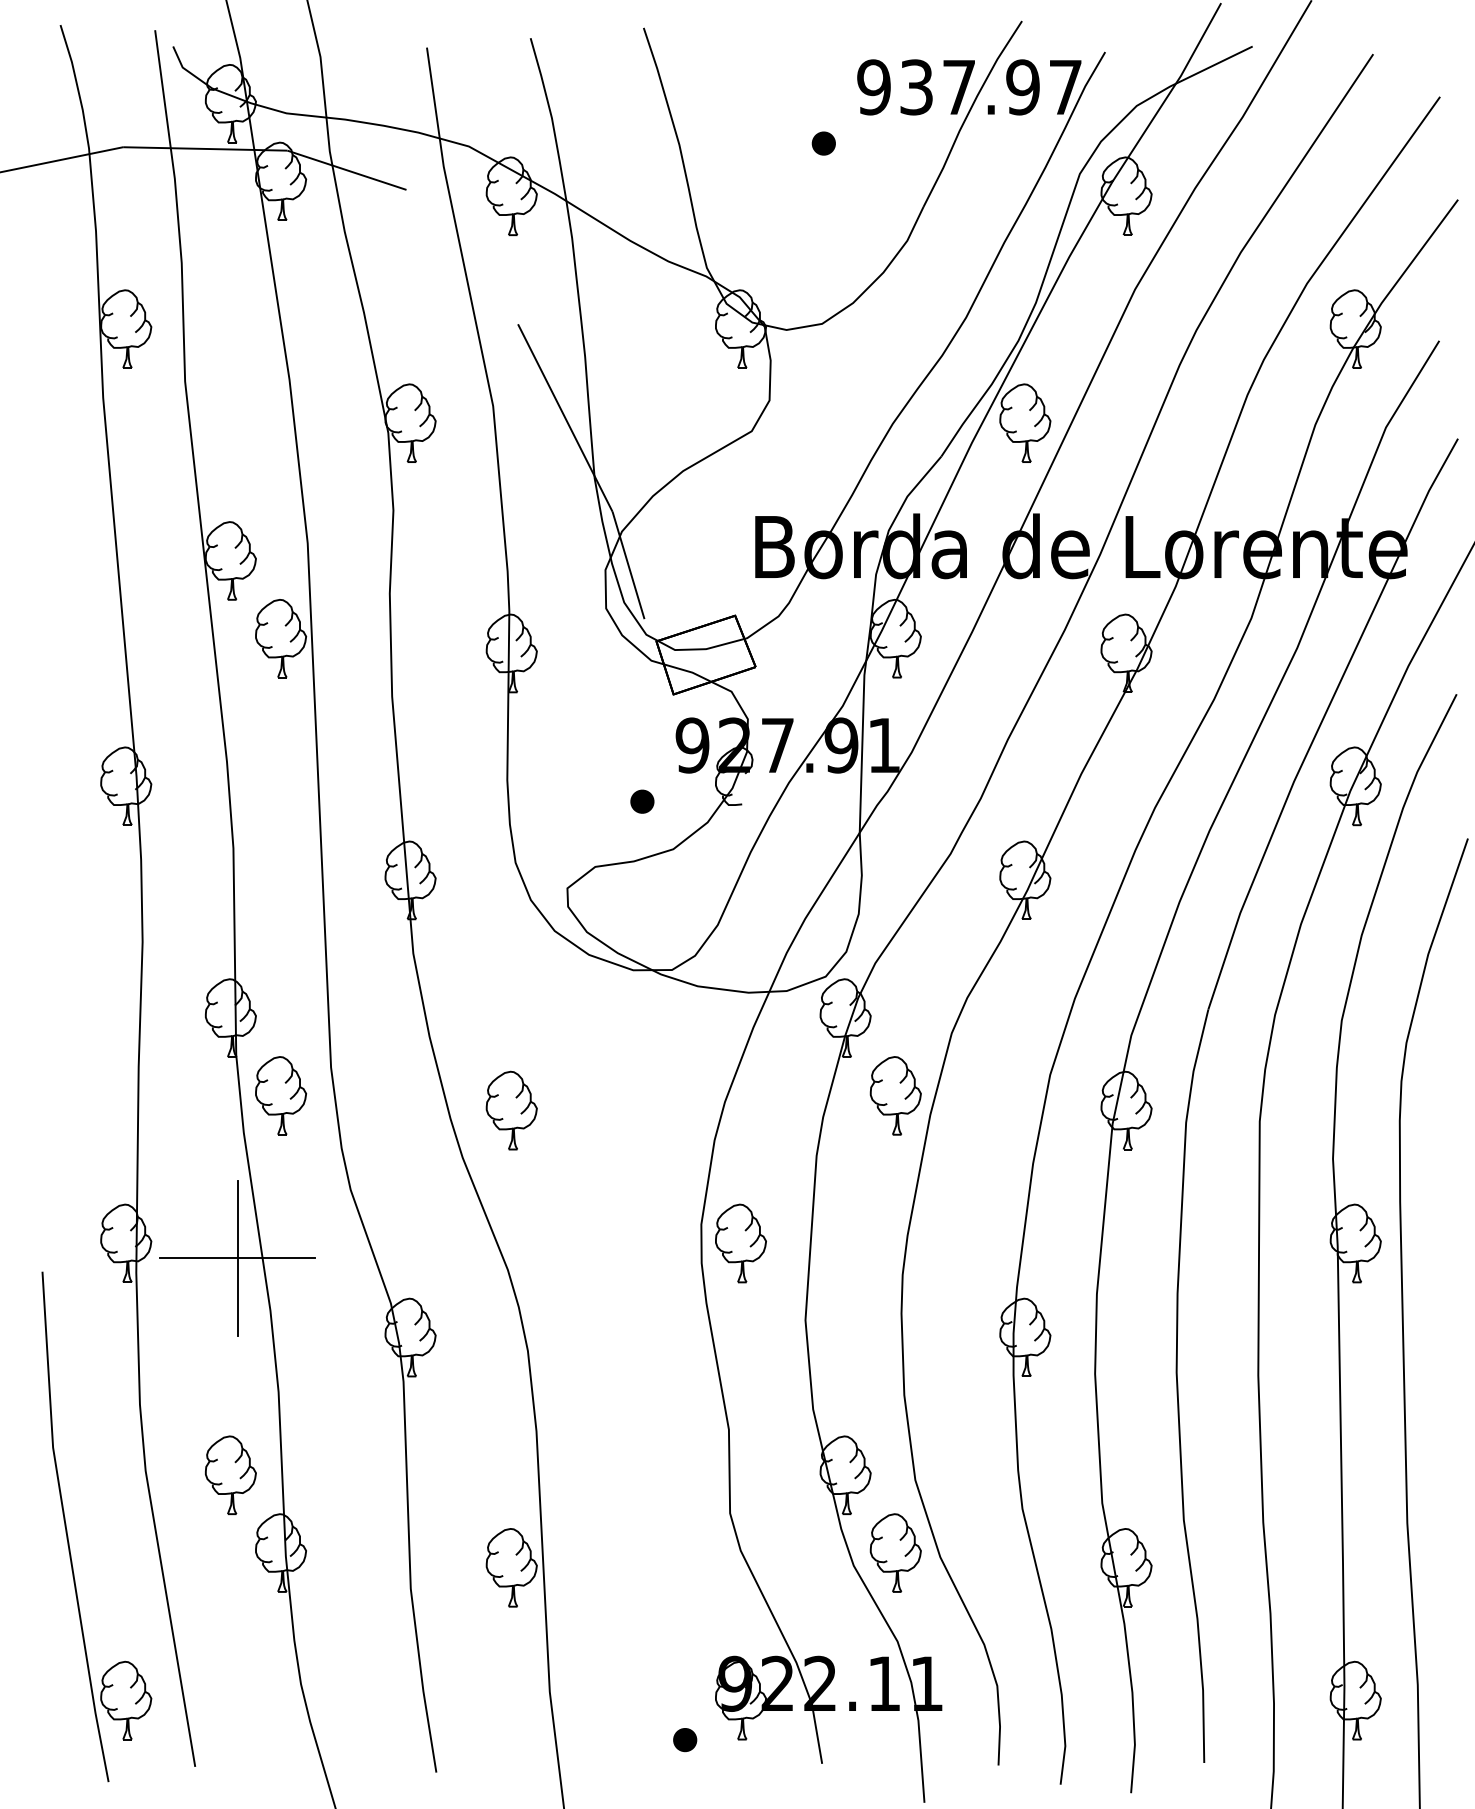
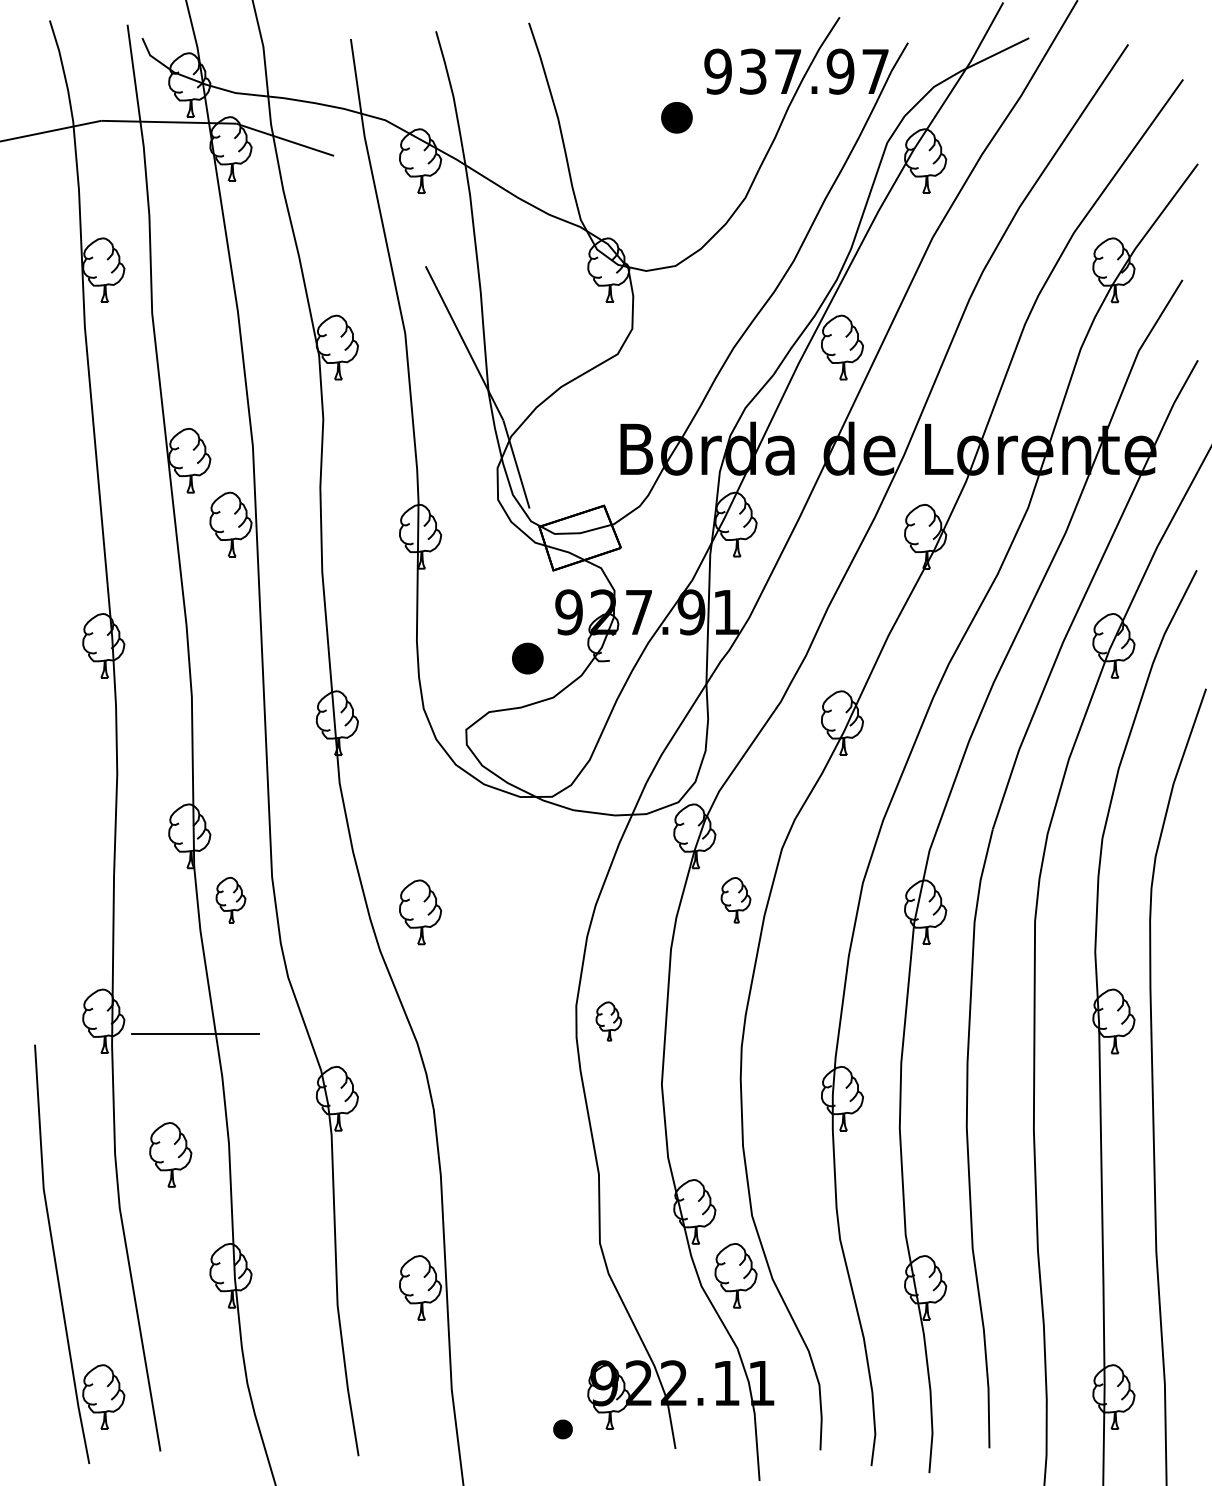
part: (823, 143) -> (676, 117), size x1.6
part: (641, 801) -> (527, 658), size x1.6
part: (280, 1094) -> (230, 899), size x0.7
part: (895, 1096) -> (735, 900), size x0.7
part: (740, 1243) -> (608, 1021), size x0.6
line: (237, 1258) -> (195, 1033), removed
part: (230, 1474) -> (170, 1154), moved

